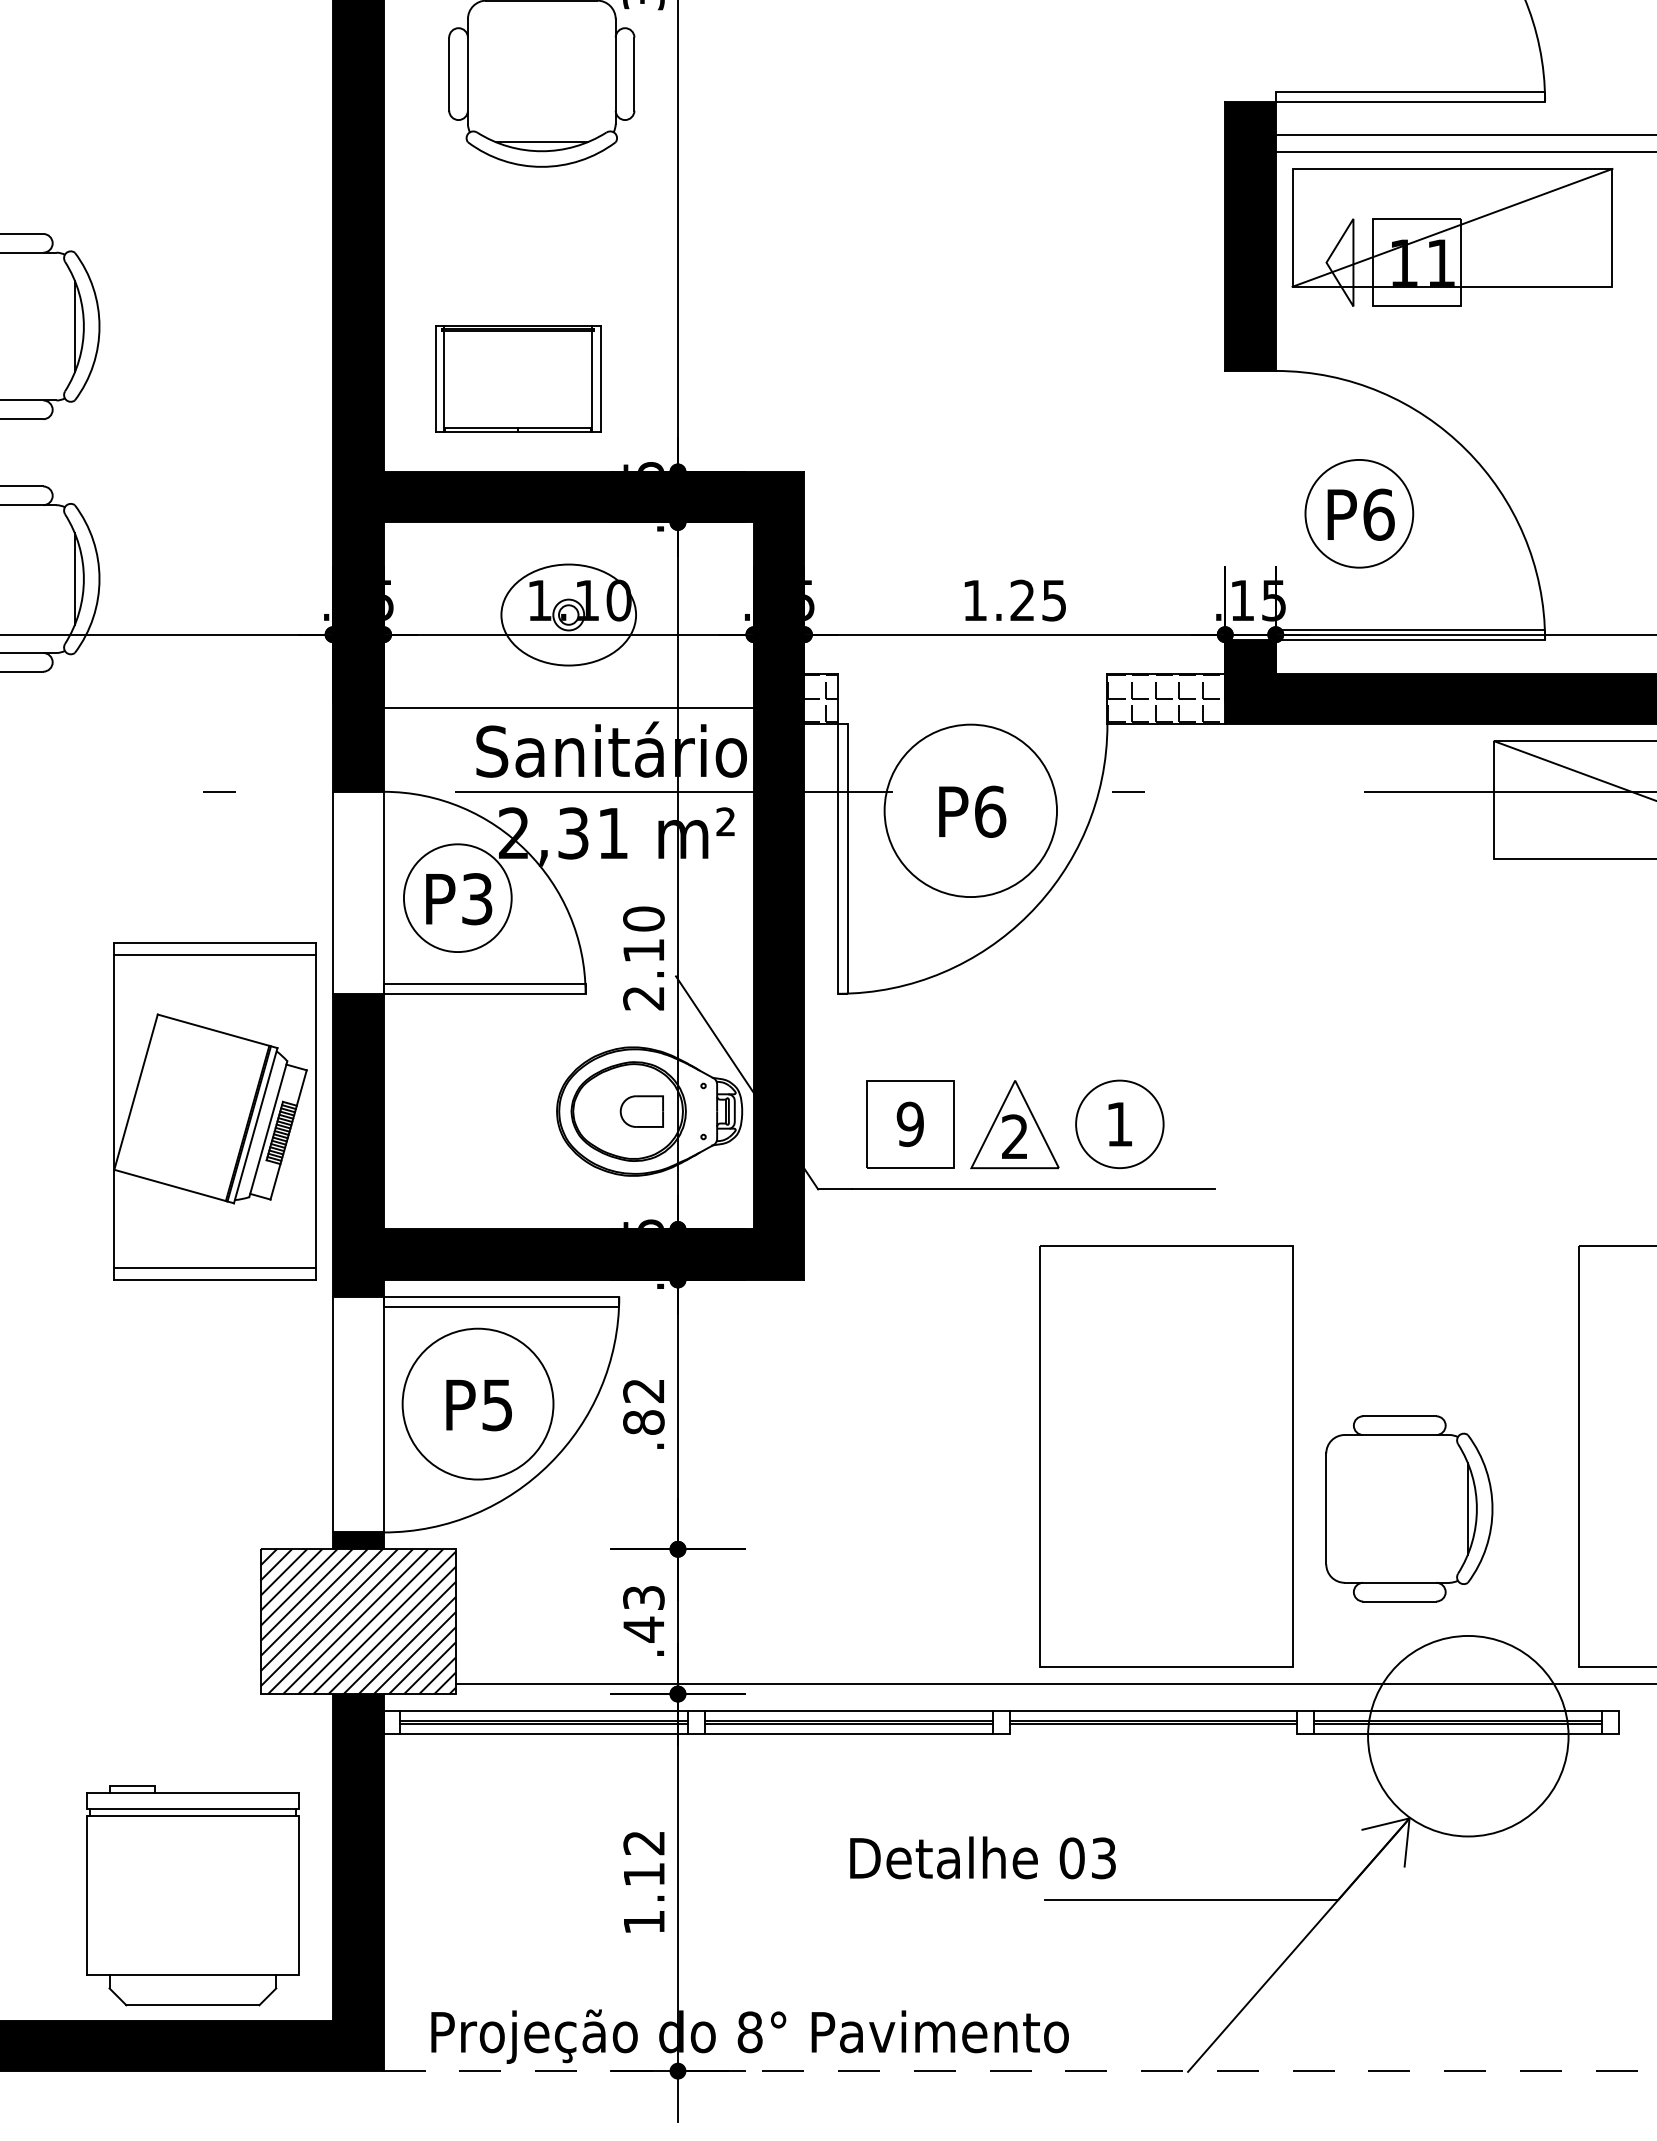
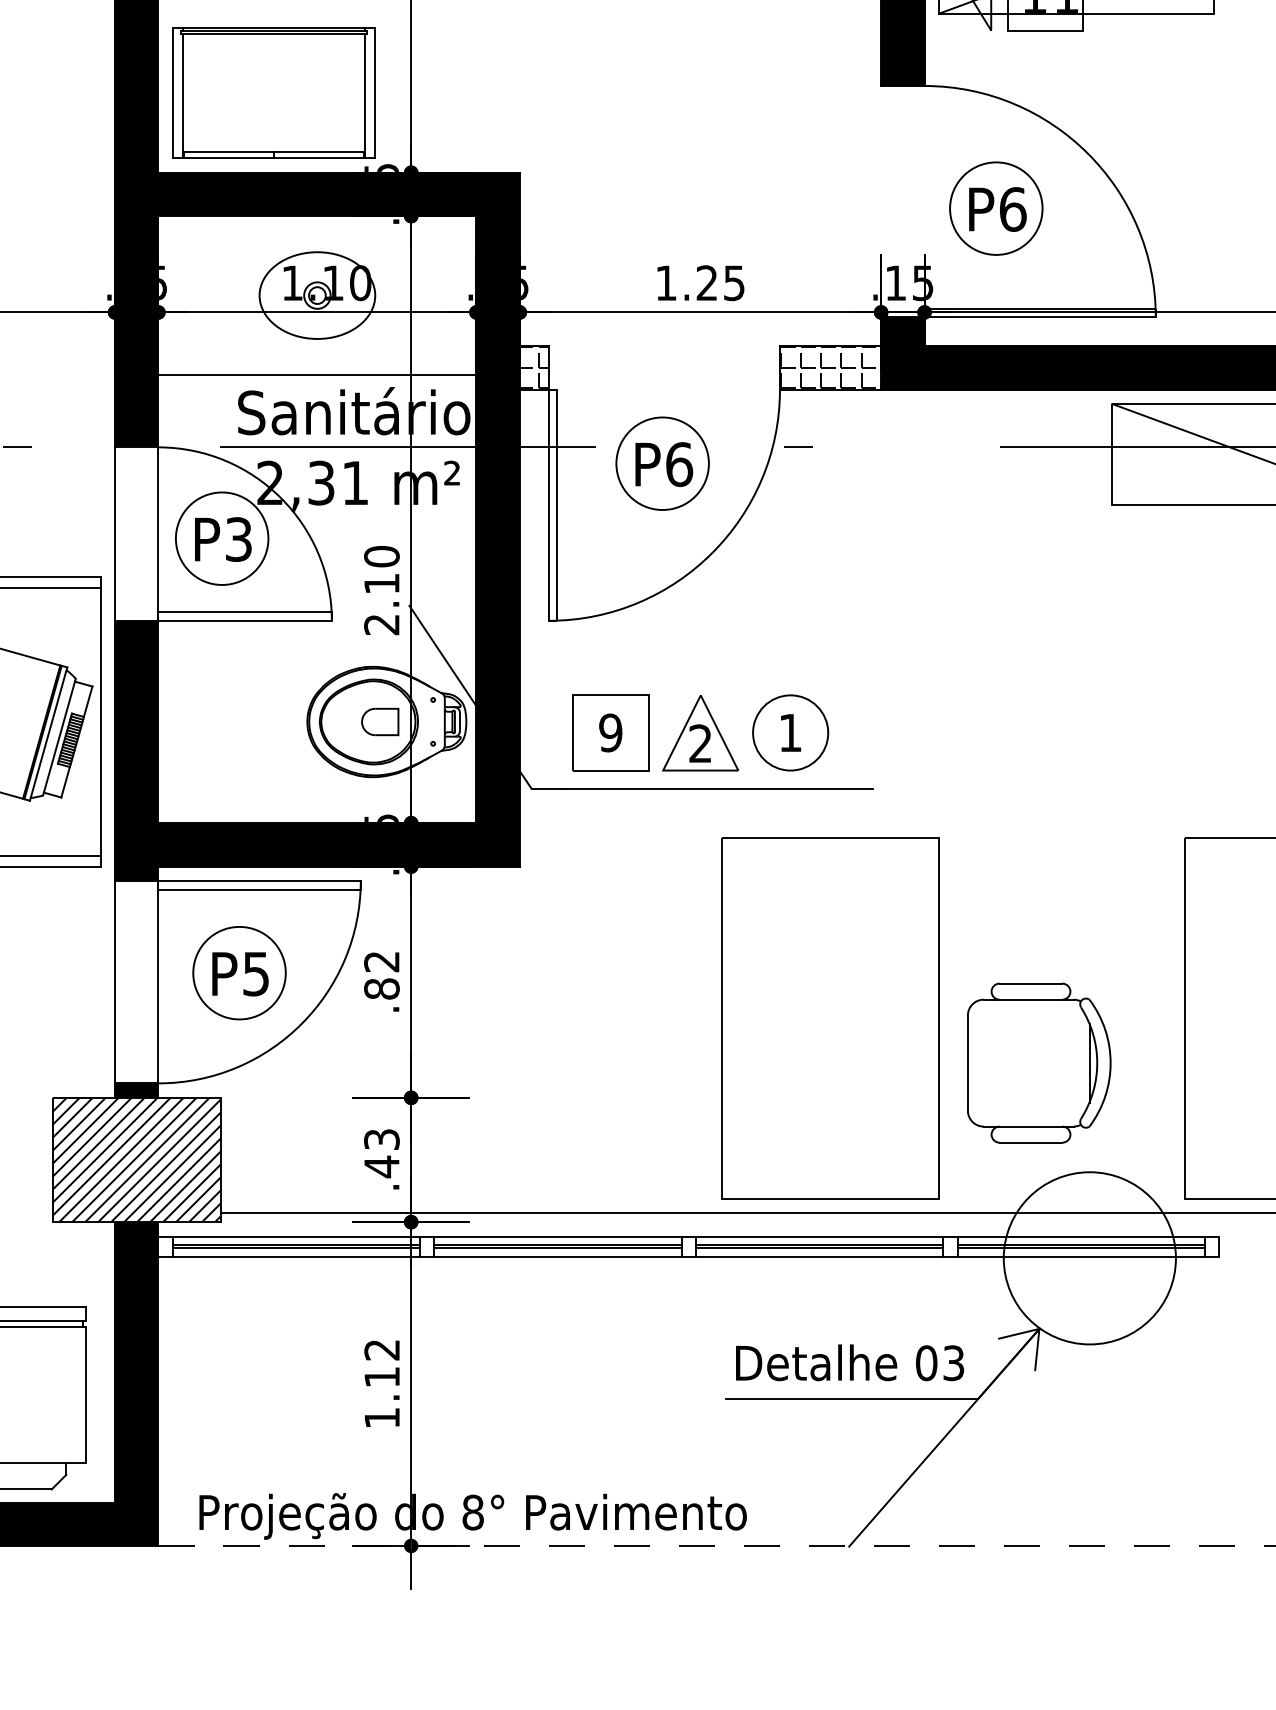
part: (517, 379) -> (273, 93), size x1.43
circle: (970, 810) -> (662, 463), size x0.62
circle: (477, 1404) -> (239, 973), size x0.71
line: (1153, 1734) -> (819, 1256), added
text: (982, 1857) -> (849, 1362), moved

